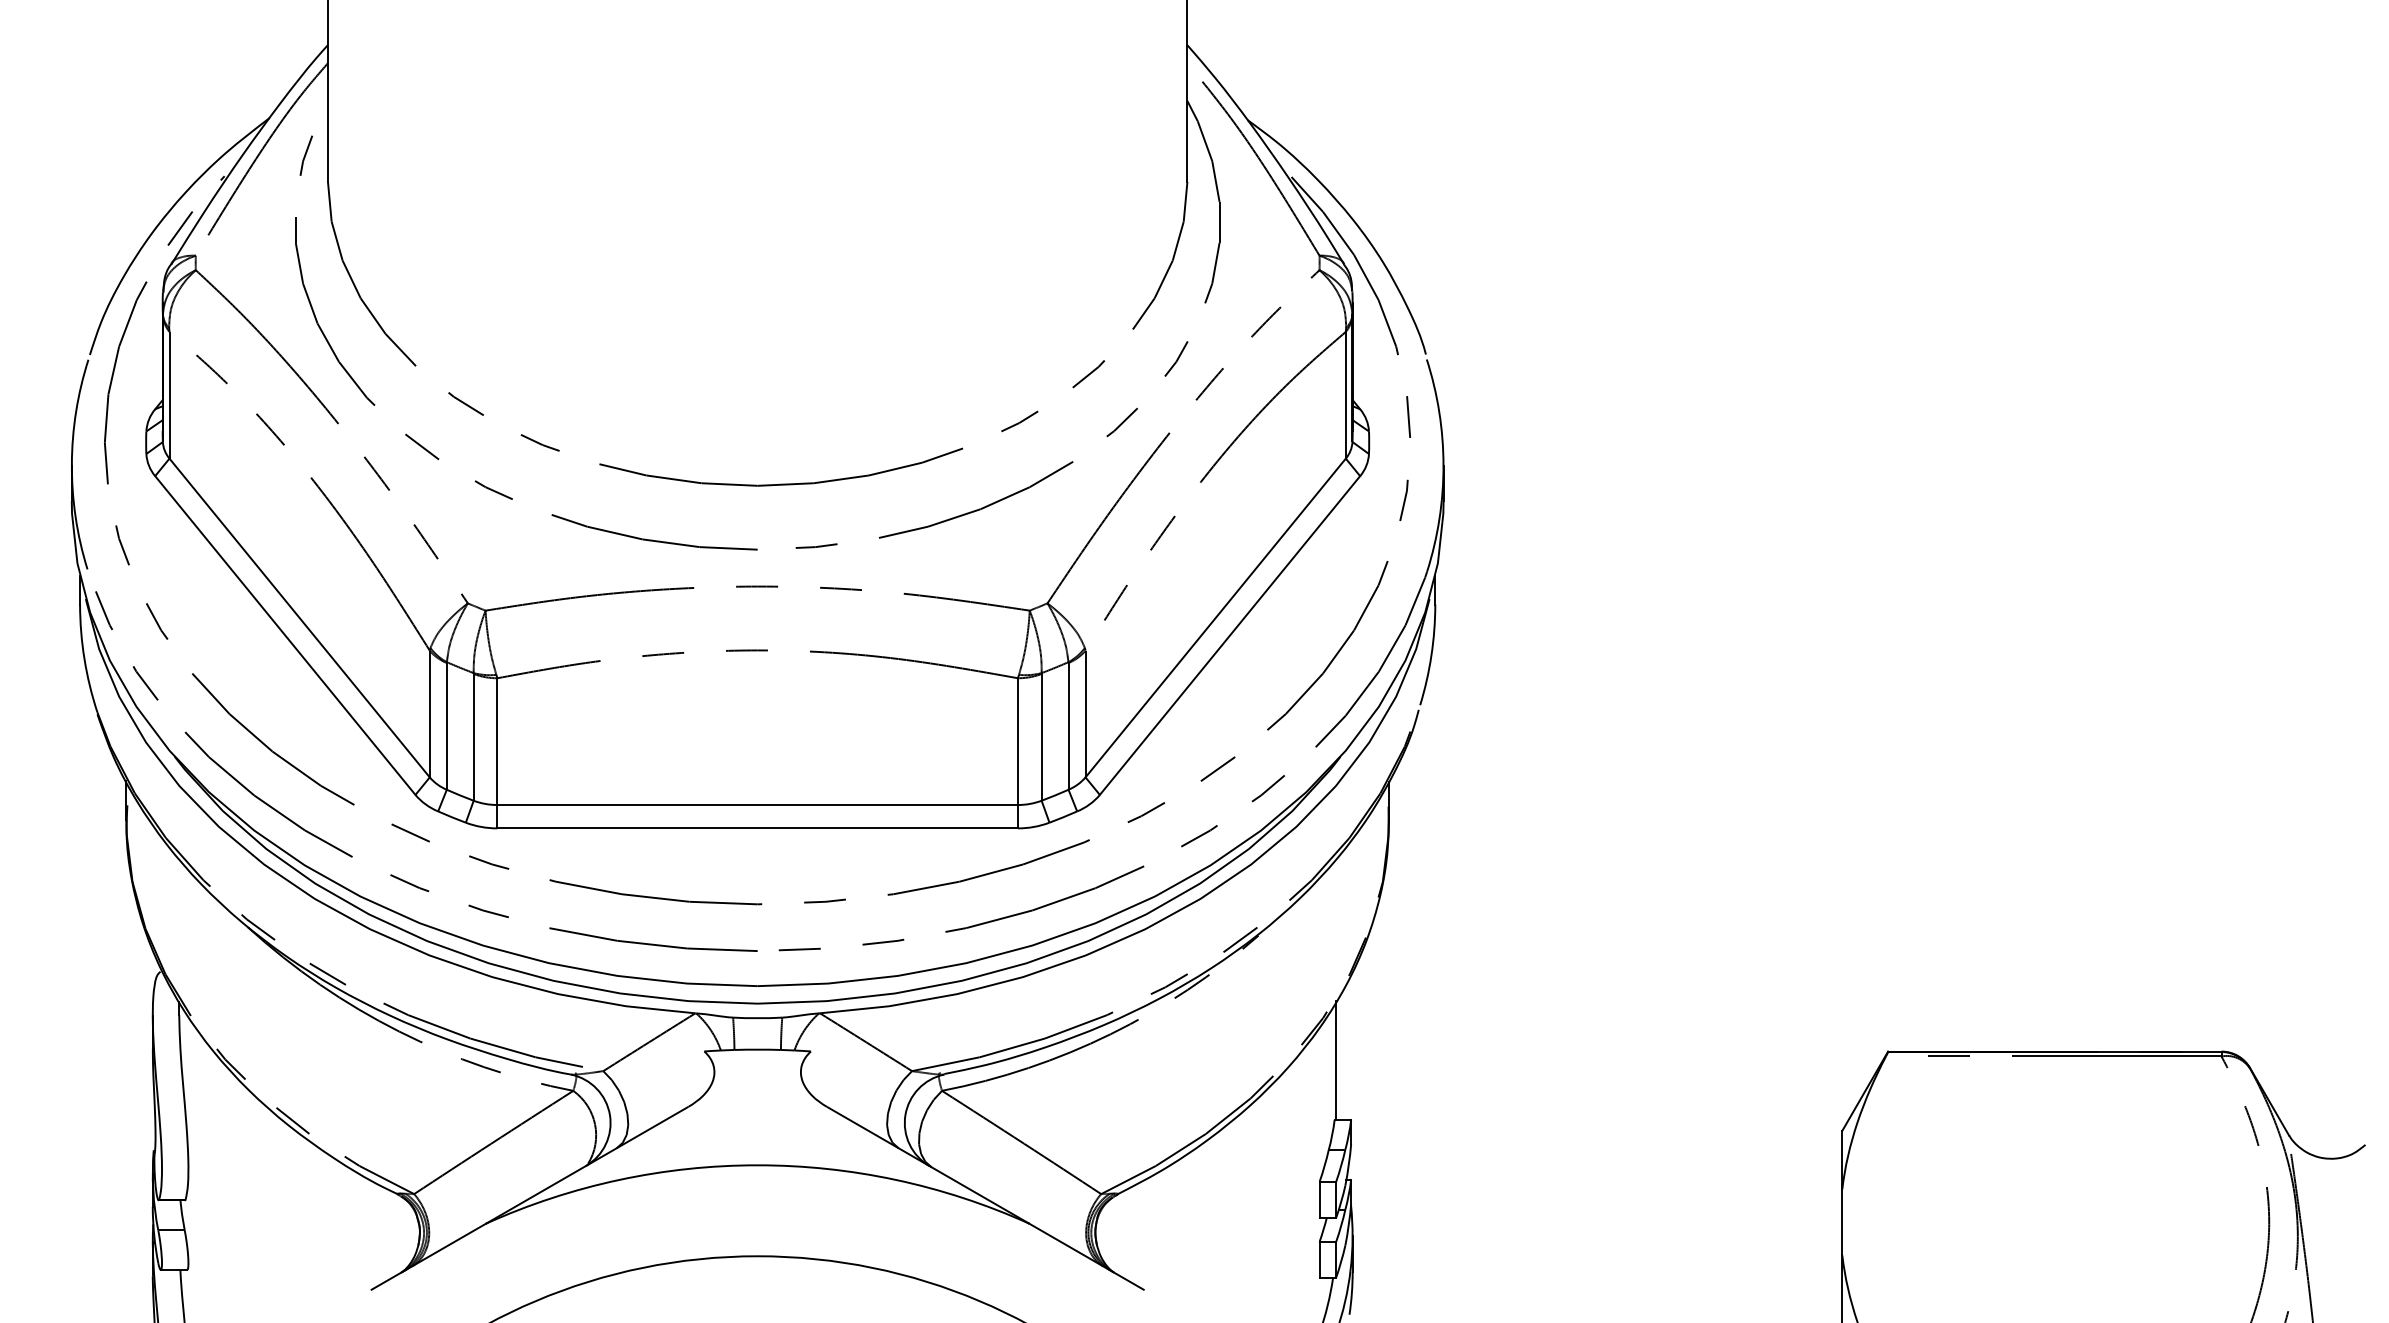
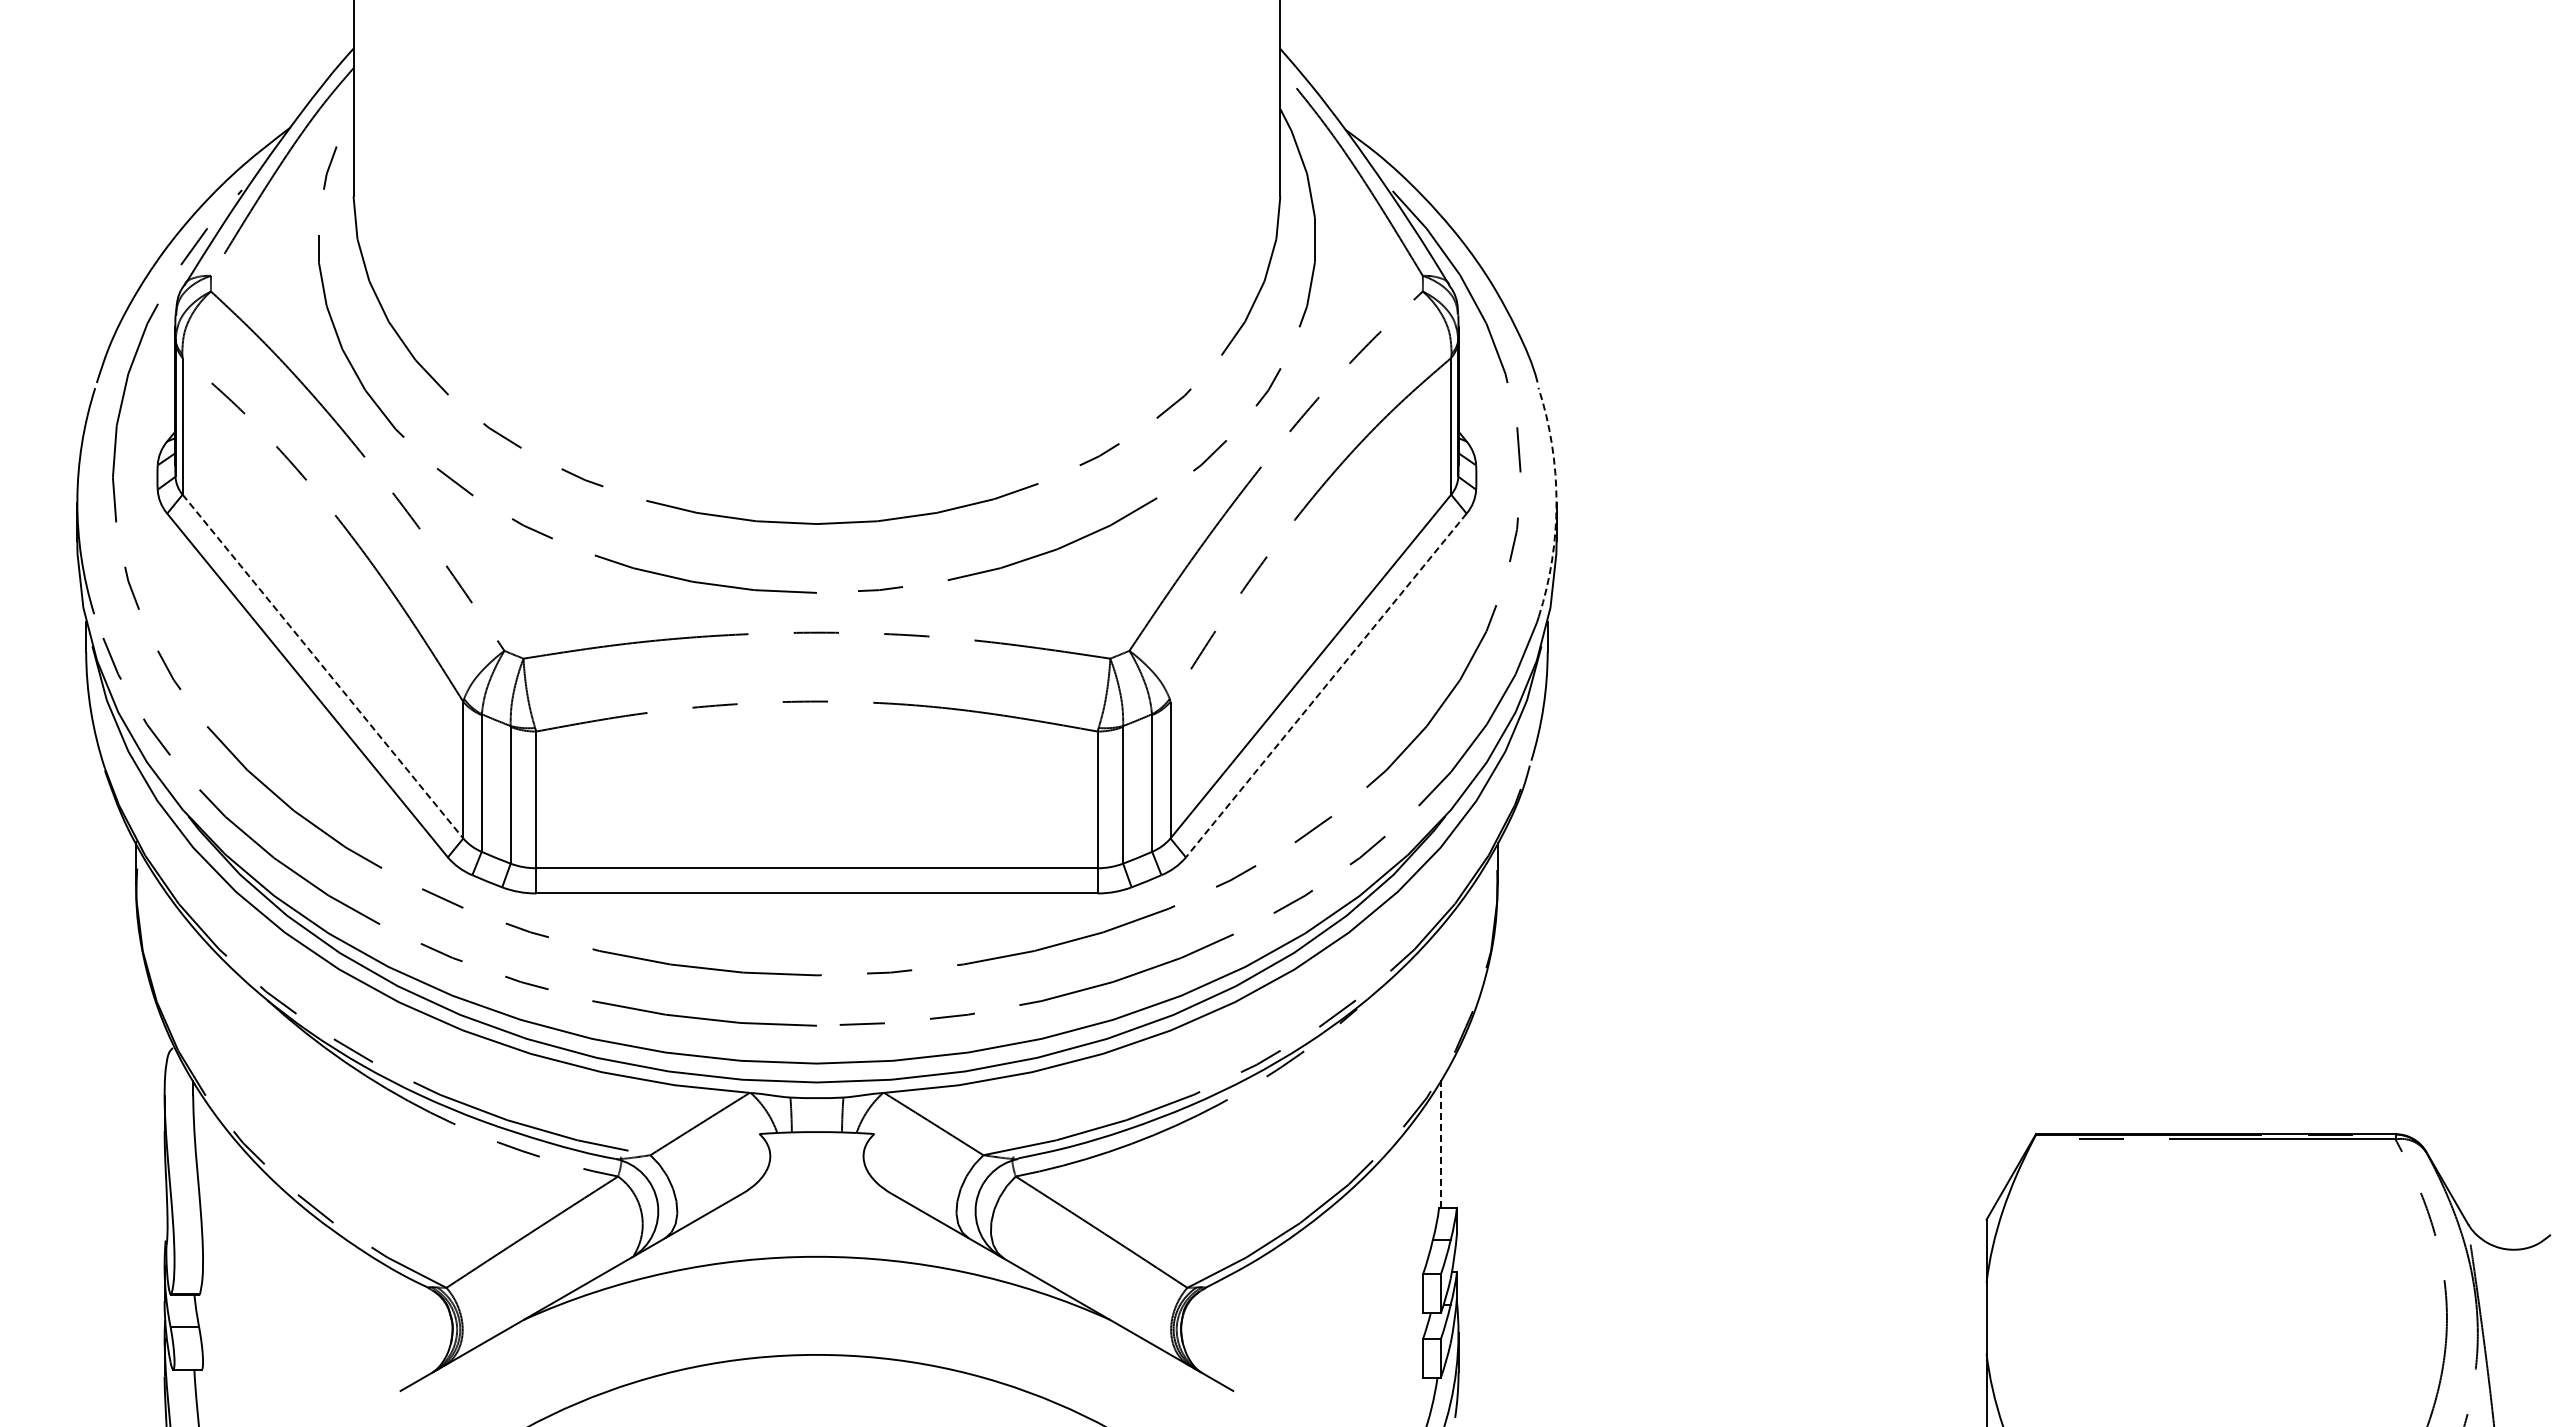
arc: (1443, 465) -> (1556, 502), solid -> dashed
line: (299, 617) -> (322, 666), solid -> dashed
line: (1230, 635) -> (1326, 685), solid -> dashed
line: (1335, 1060) -> (1440, 1143), solid -> dashed

